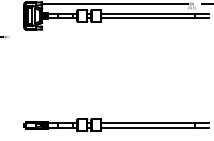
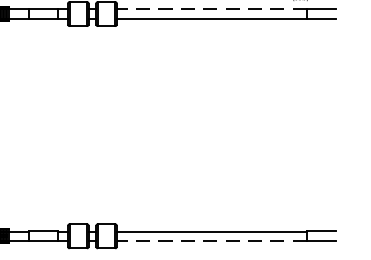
line: (148, 13) -> (212, 9), solid -> dashed
line: (148, 127) -> (212, 240), solid -> dashed

